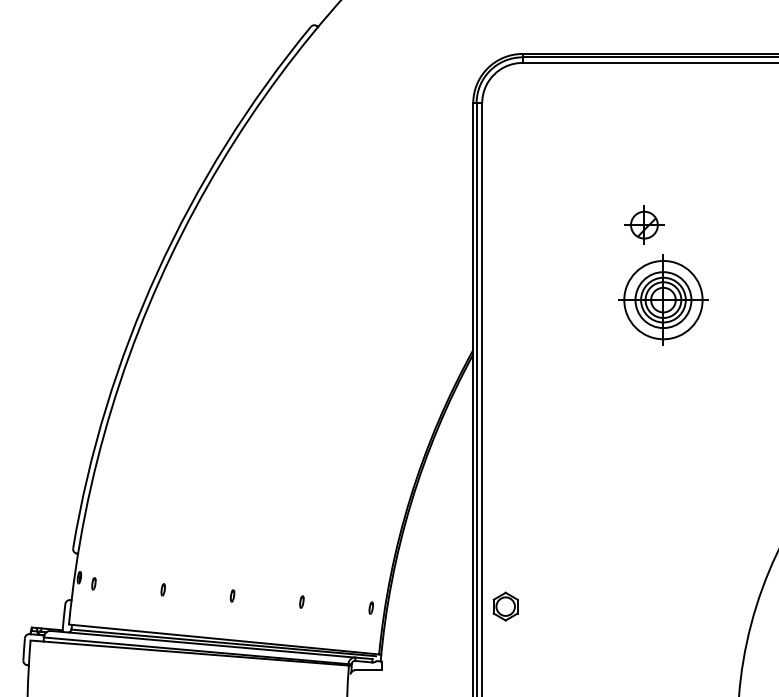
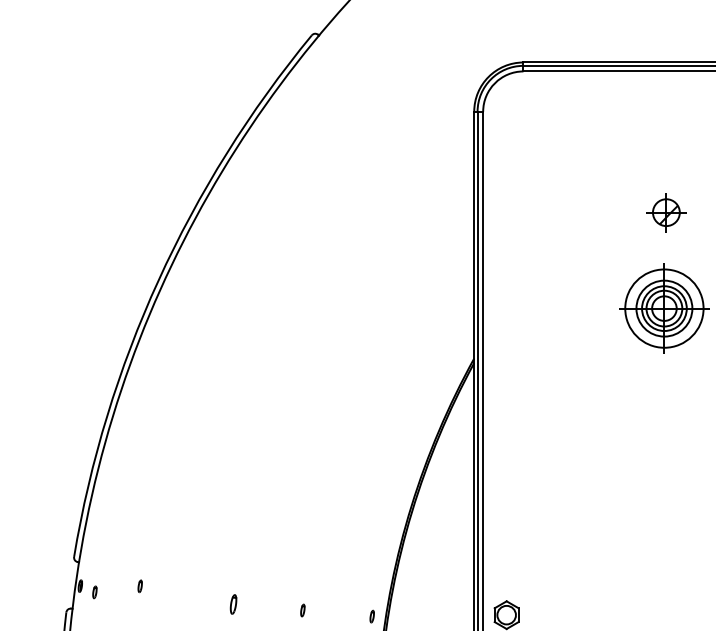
part: (644, 224) -> (666, 212), moved
part: (162, 589) -> (139, 586), moved
part: (232, 595) -> (233, 604), size x1.6

